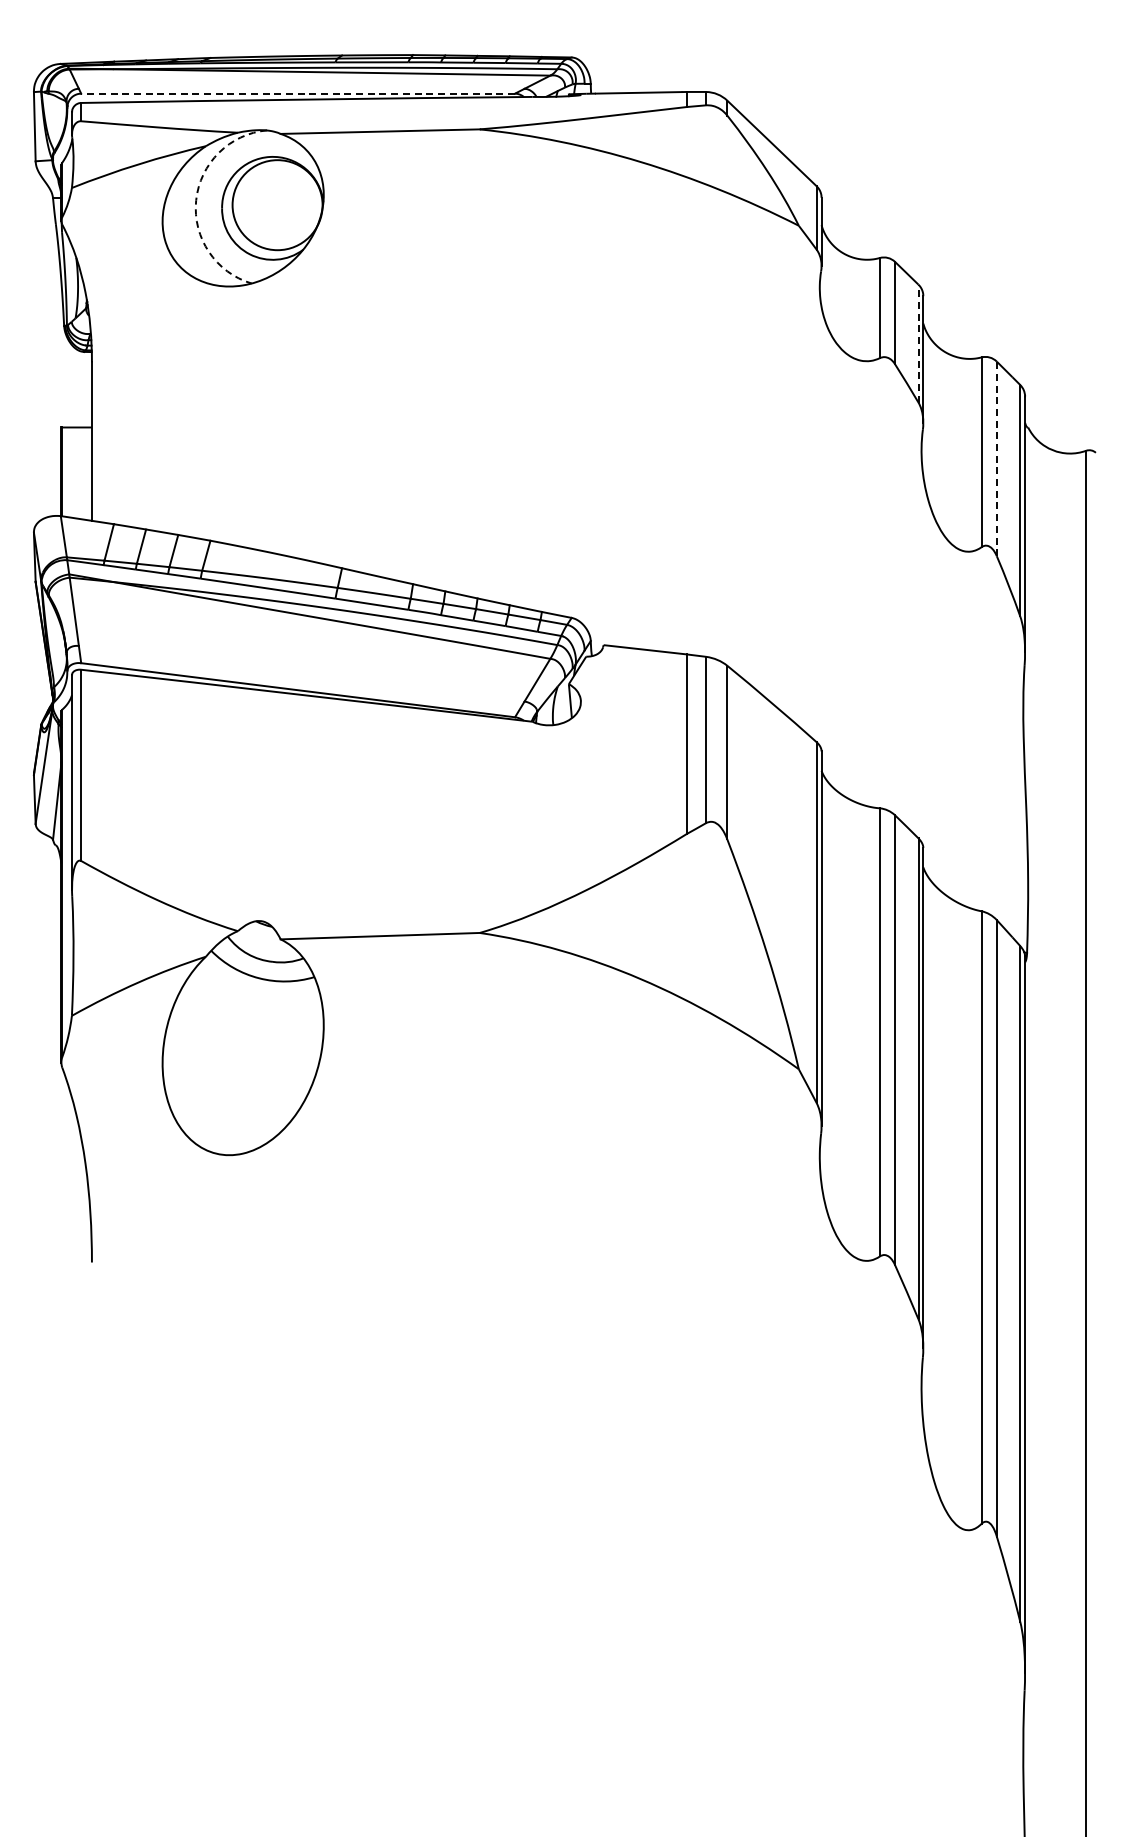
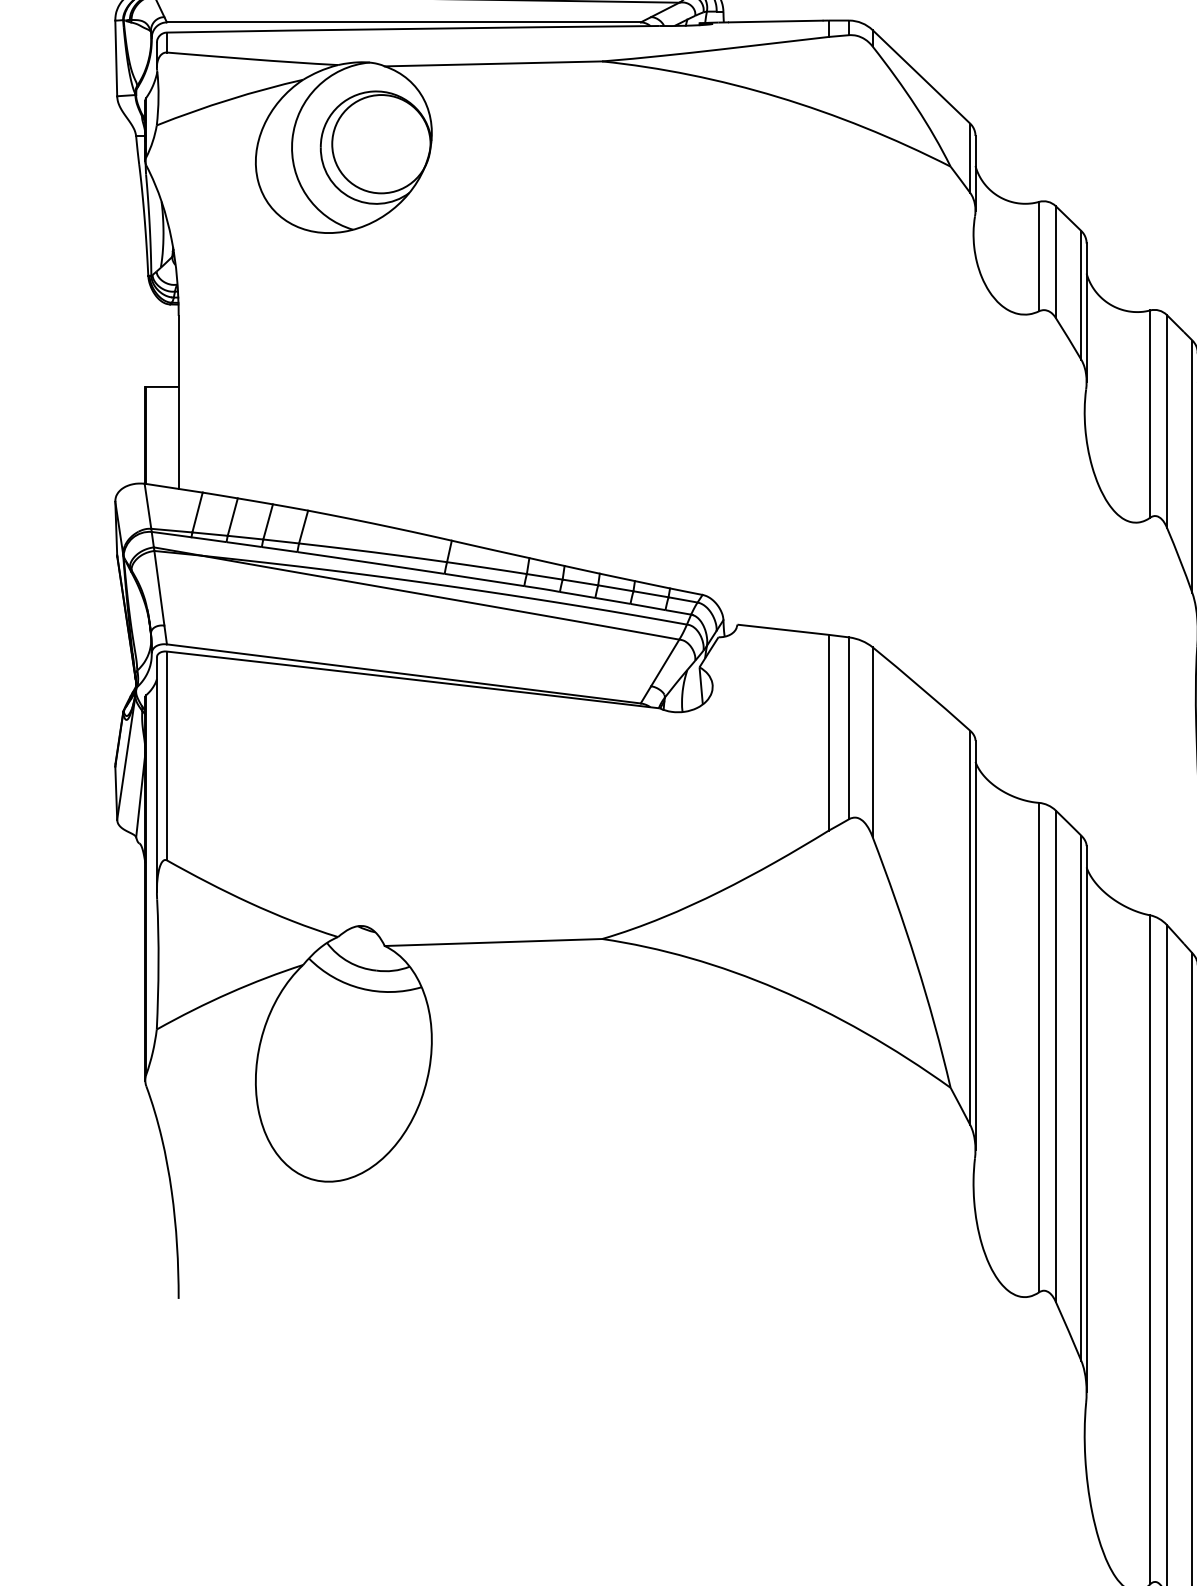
line: (298, 93) -> (404, 22), dashed -> solid
arc: (196, 200) -> (292, 139), dashed -> solid
line: (918, 343) -> (1081, 295), dashed -> solid
line: (996, 458) -> (1166, 420), dashed -> solid

